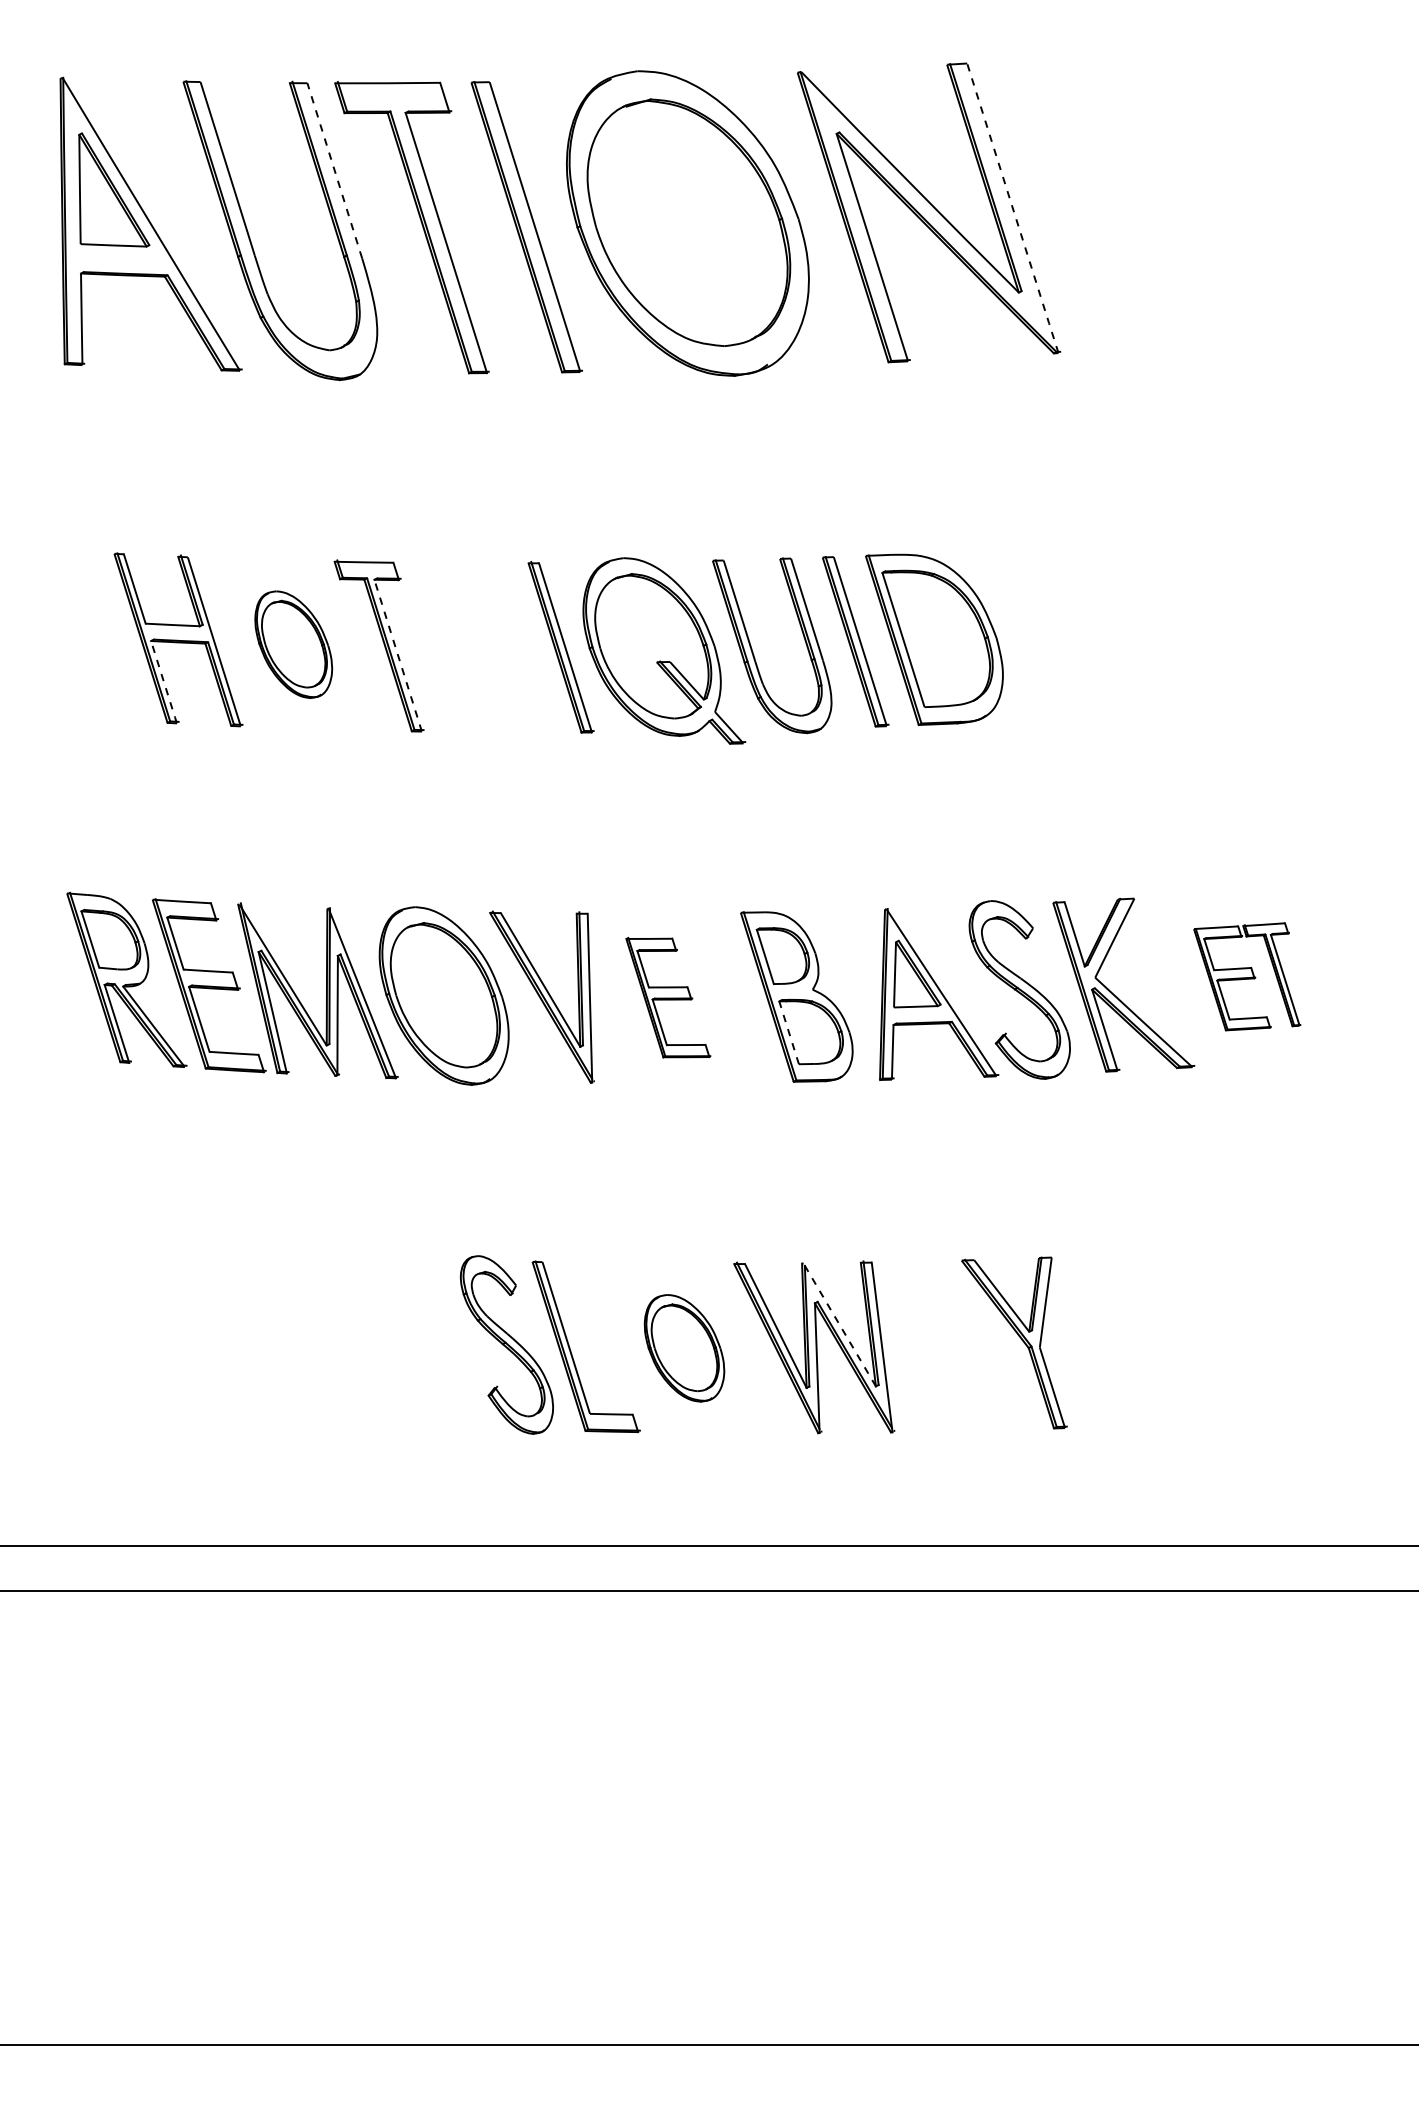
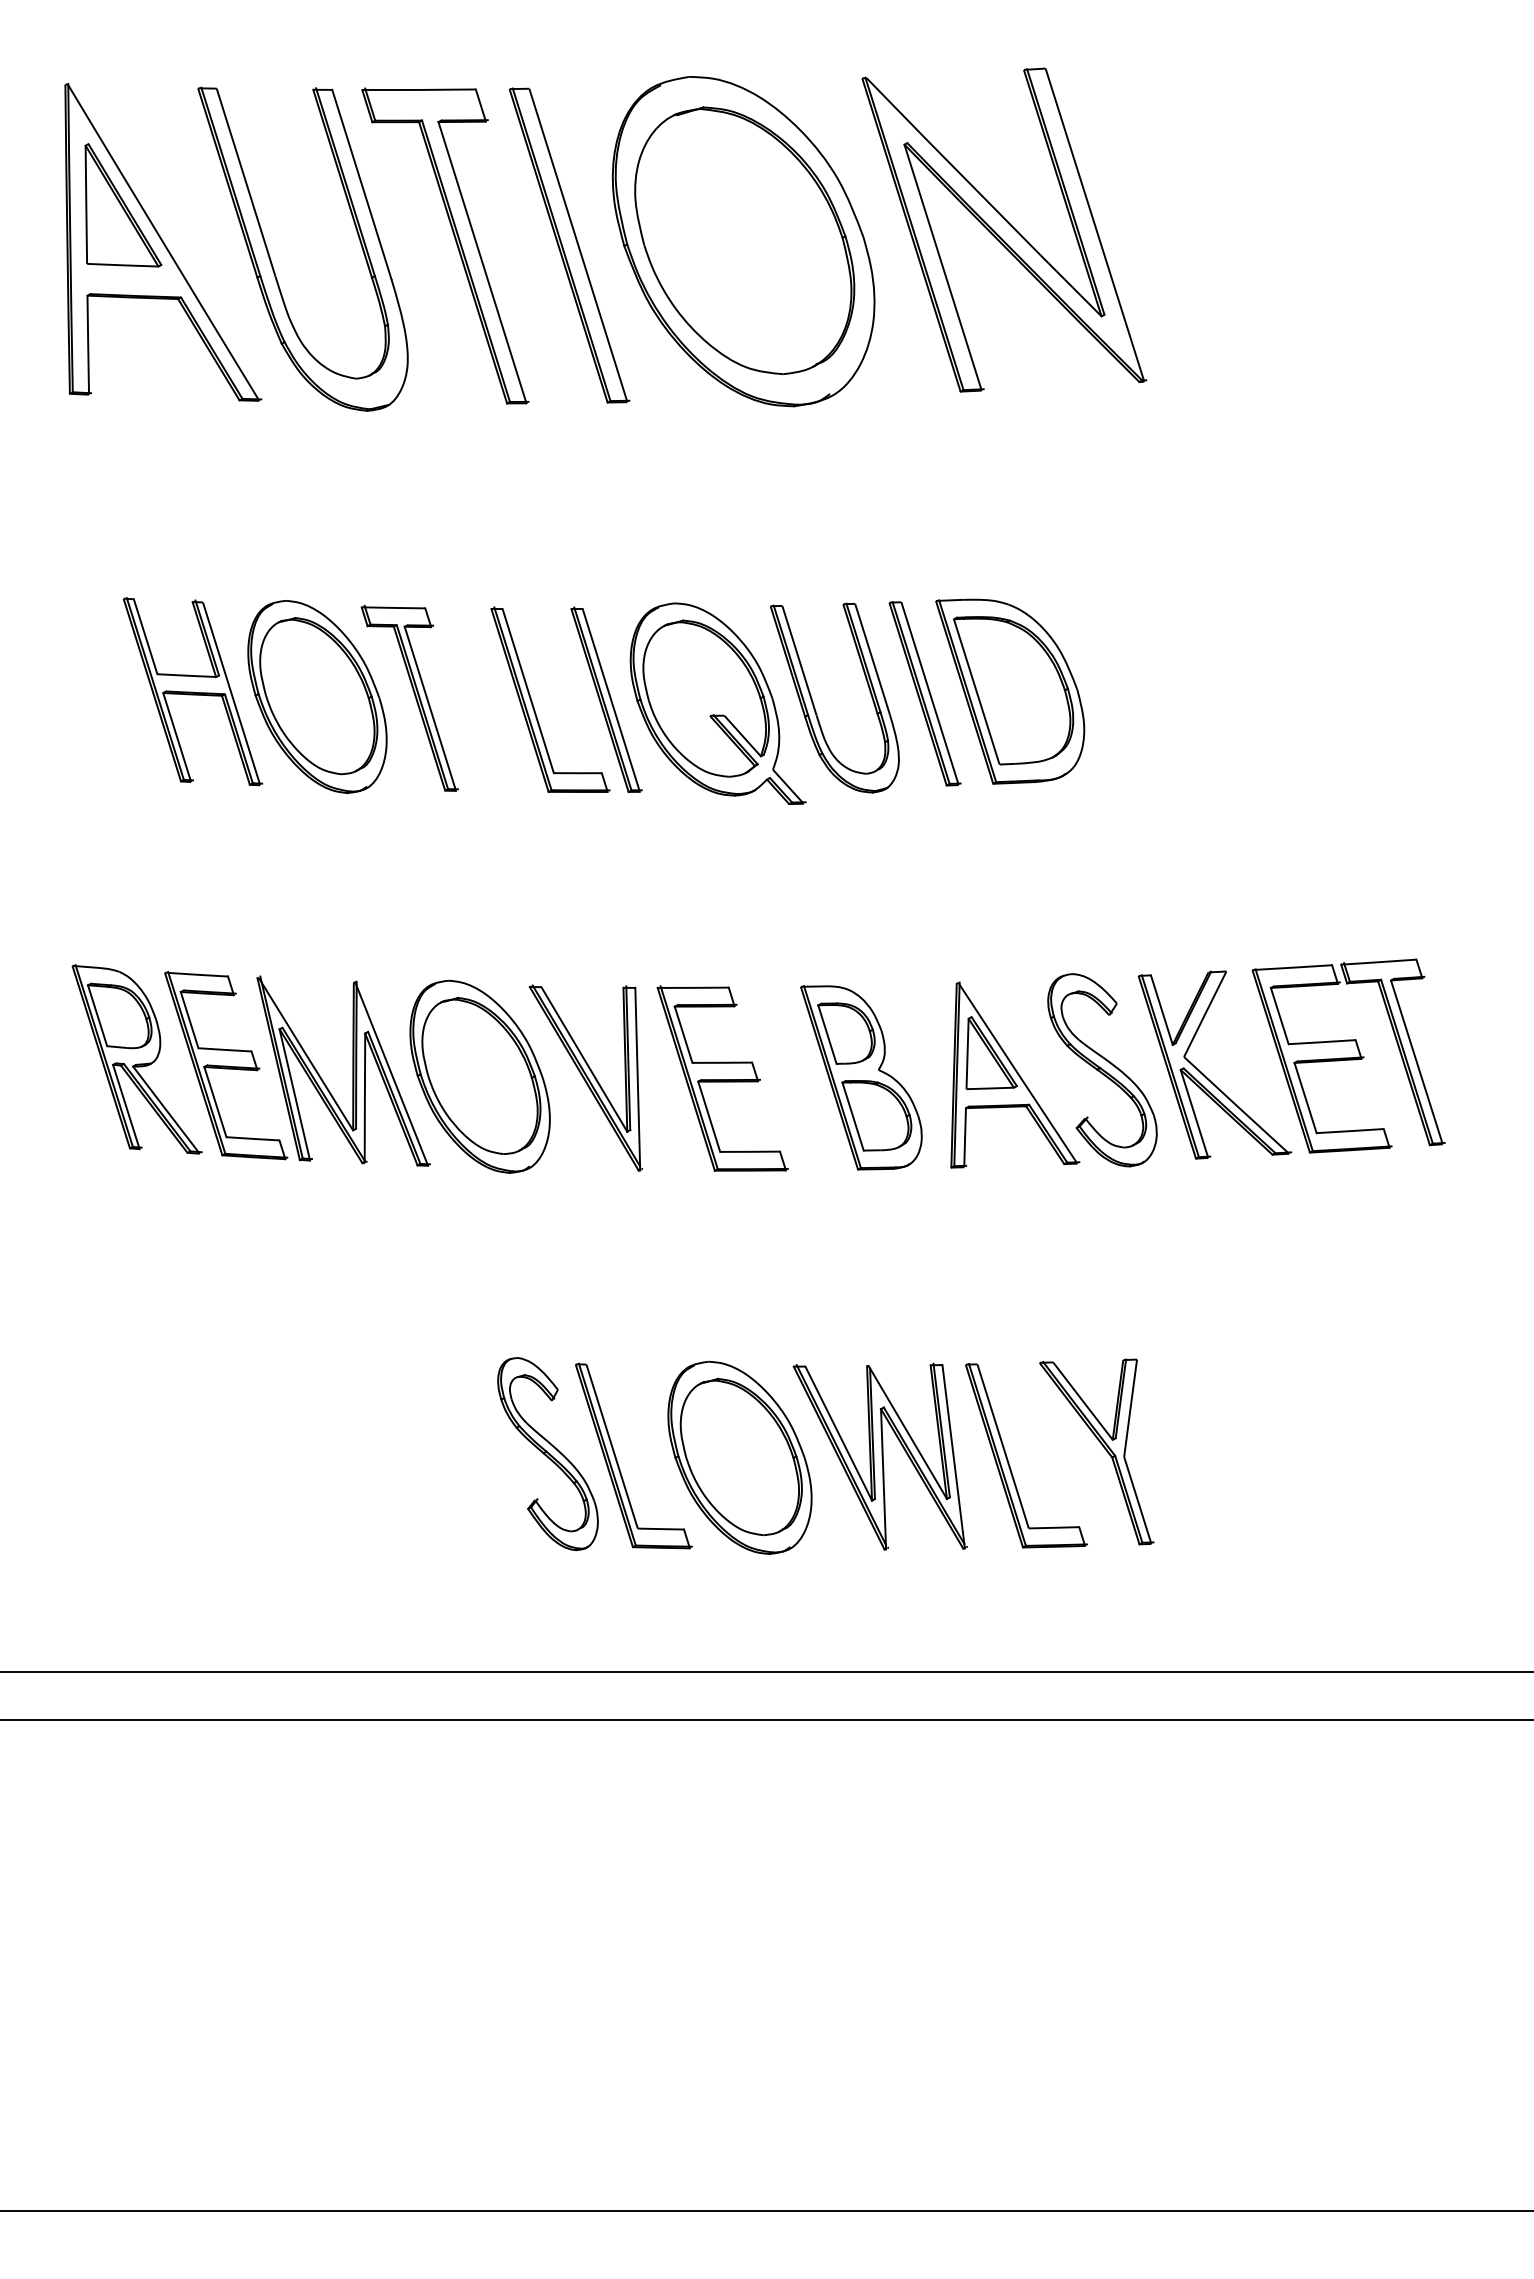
line: (334, 170) -> (361, 184), dashed -> solid
line: (1013, 208) -> (1095, 225), dashed -> solid
part: (293, 644) -> (317, 696), size x1.67
part: (493, 650) -> (533, 703), added
line: (398, 655) -> (430, 708), dashed -> solid
line: (164, 682) -> (177, 737), dashed -> solid
part: (1247, 976) -> (1348, 1055), size x1.67
part: (668, 997) -> (722, 1078), size x1.43
line: (789, 1032) -> (853, 1116), dashed -> solid
line: (839, 1324) -> (907, 1432), dashed -> solid
part: (684, 1348) -> (739, 1457), size x1.67
part: (933, 1352) -> (1009, 1462), added

